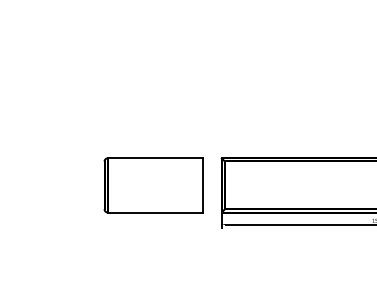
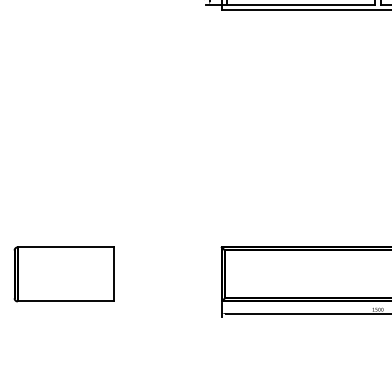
part: (153, 185) -> (63, 274), moved

